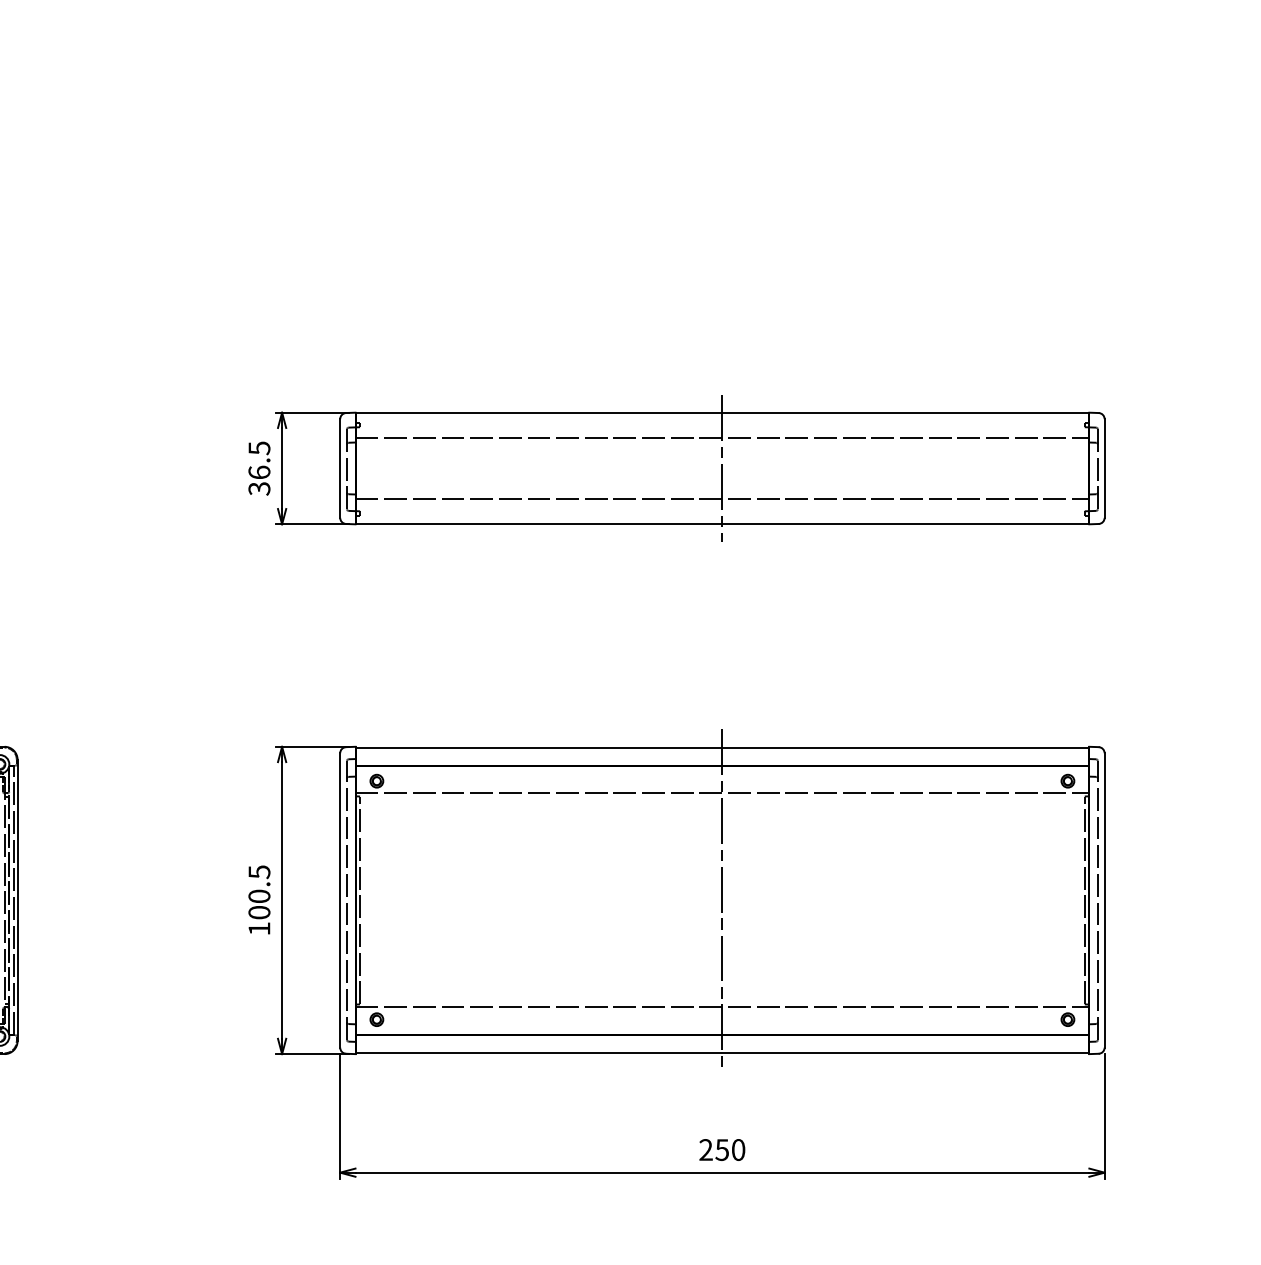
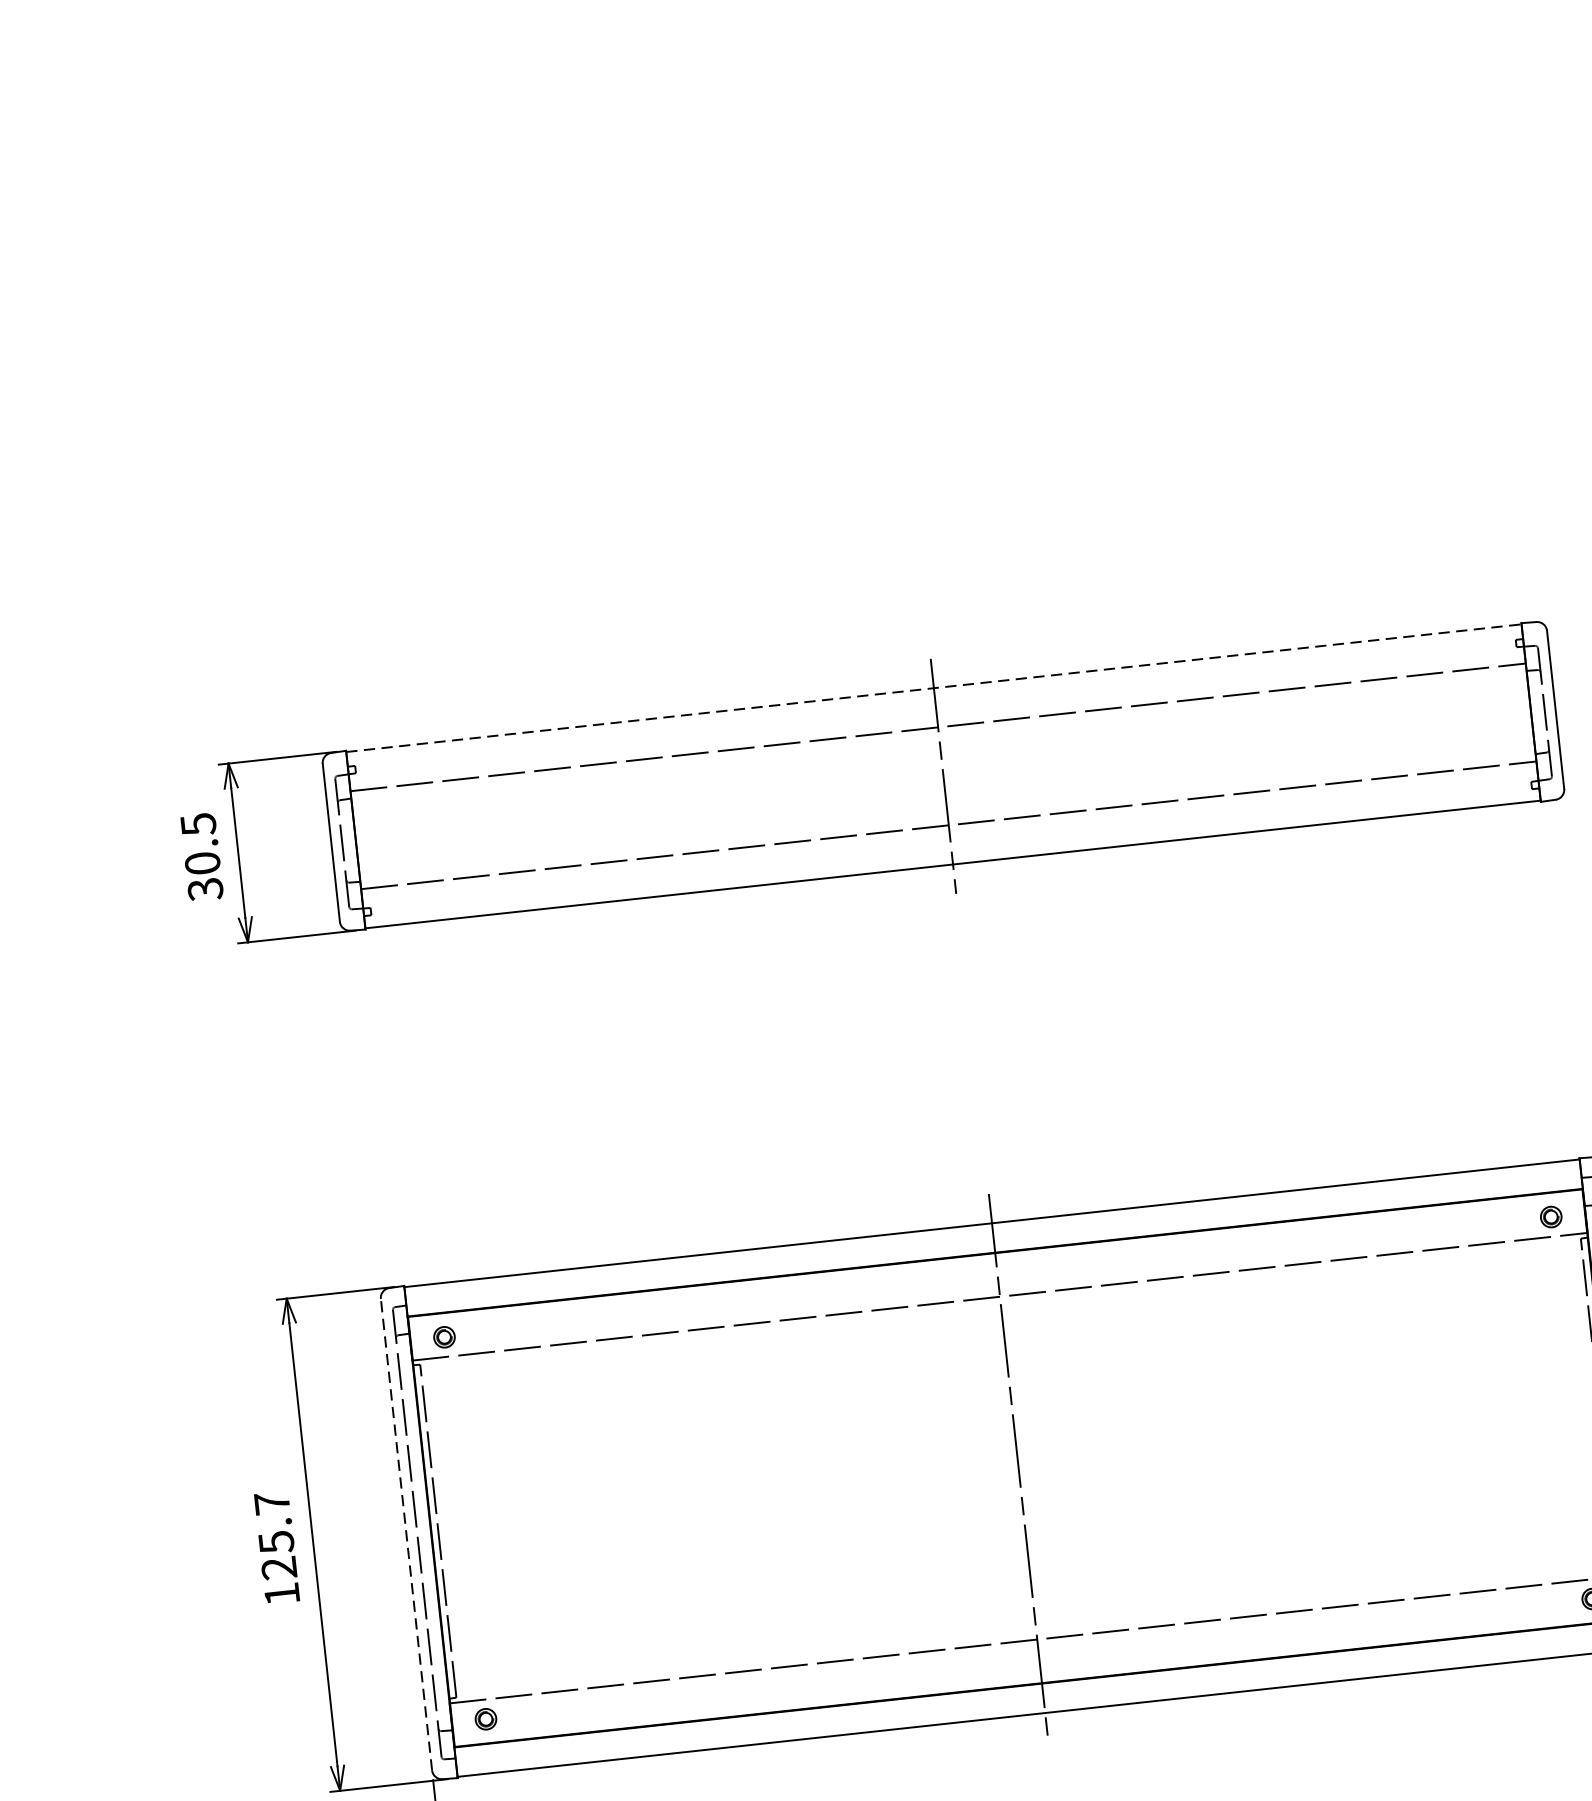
line: (722, 413) -> (934, 688), solid -> dashed
text: (259, 472) -> (202, 863), 36.5 -> 30.5
text: (259, 892) -> (275, 1535), 100.5 -> 125.7
line: (340, 899) -> (406, 1533), solid -> dashed

